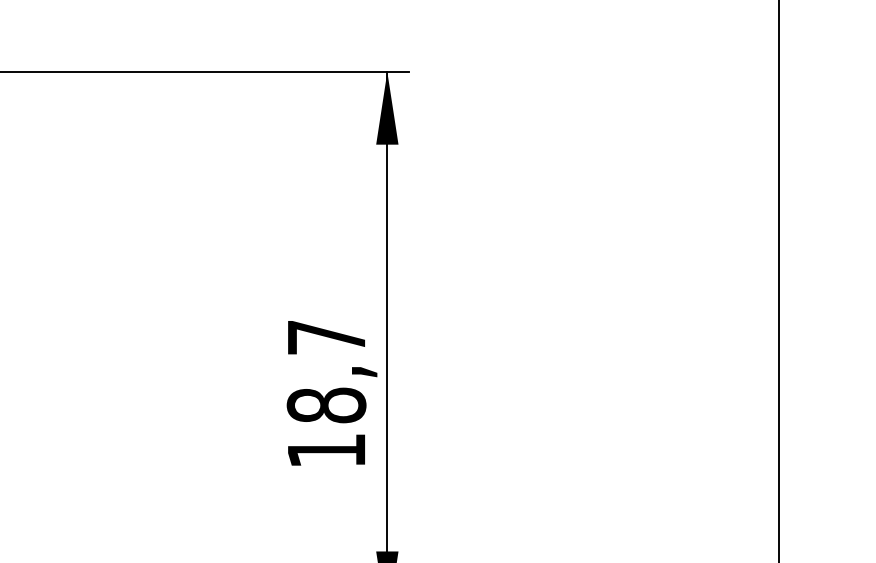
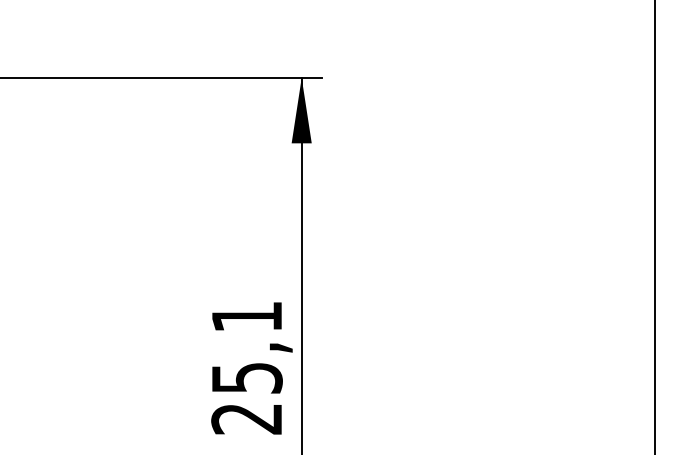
text: (326, 394) -> (246, 368), 18,7 -> 25,1

